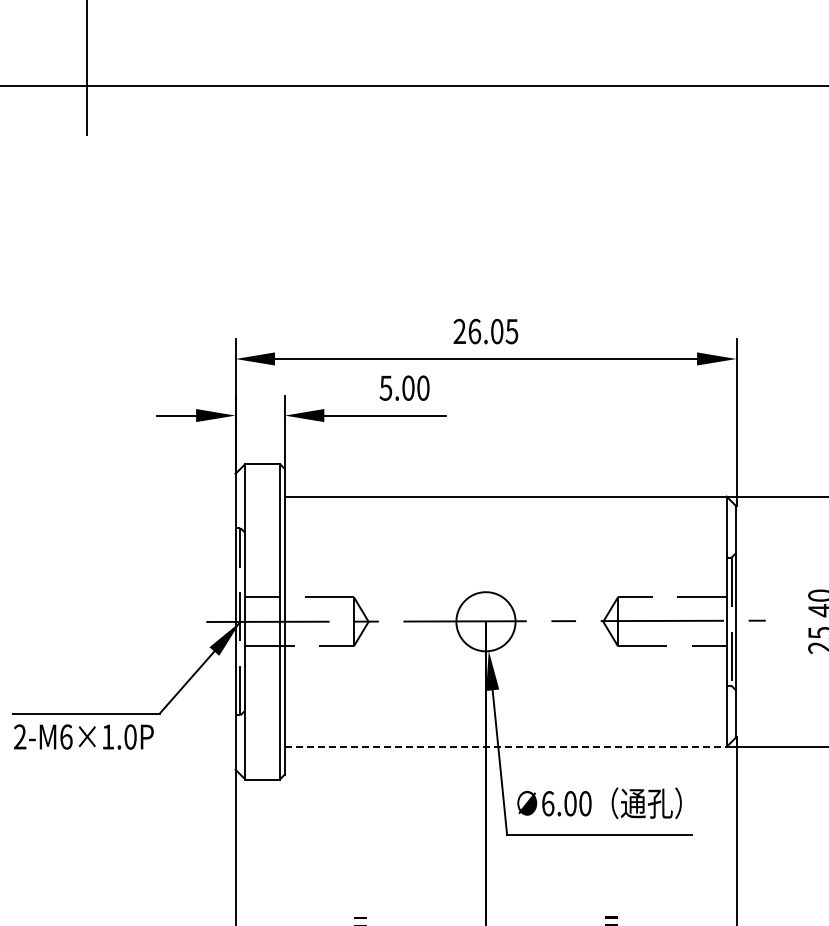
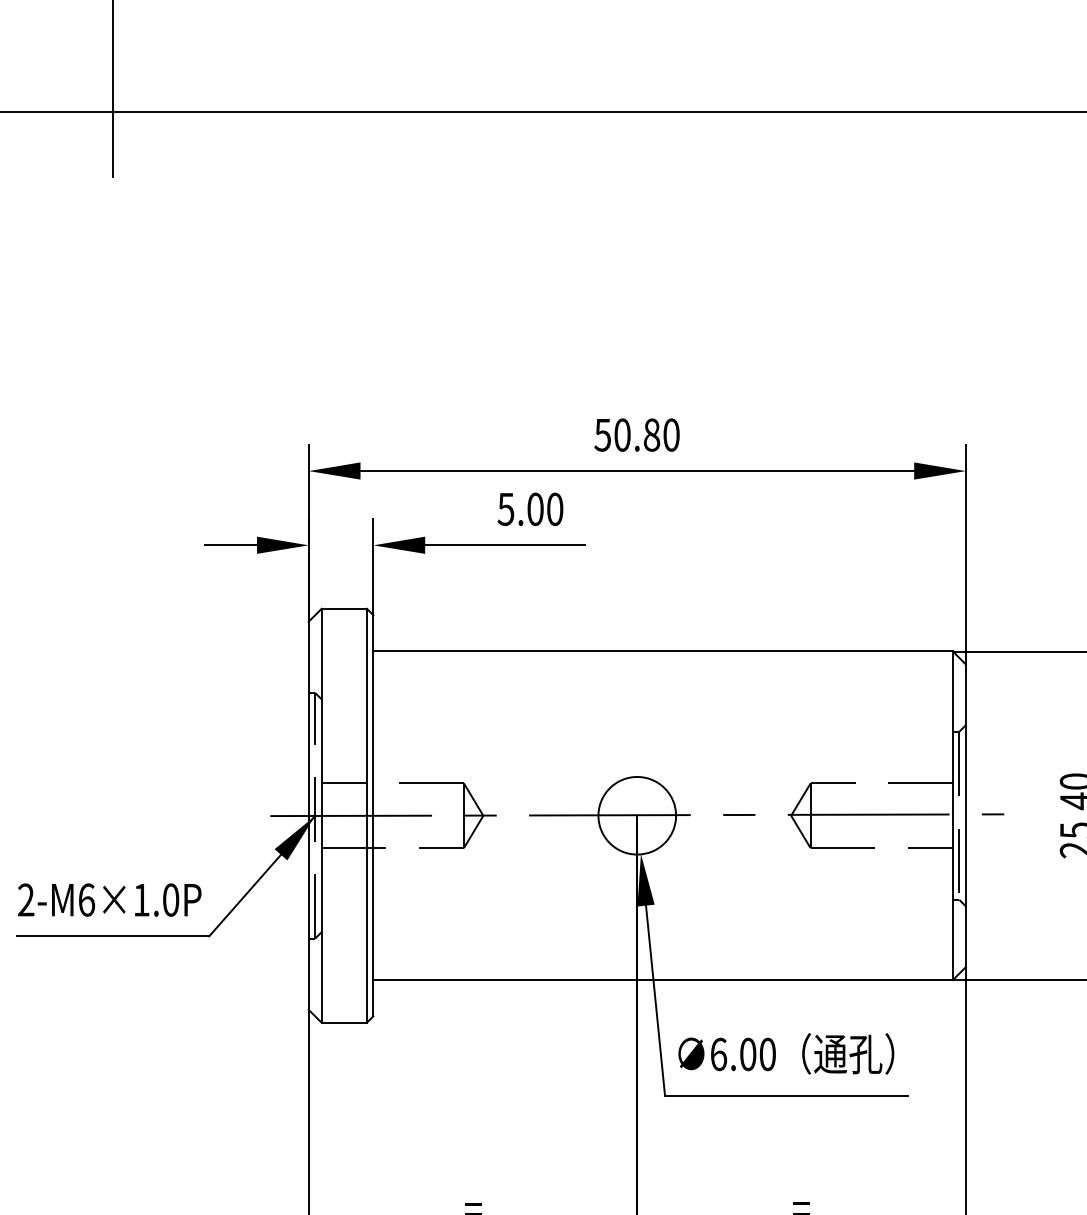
text: (485, 331) -> (636, 434), 26.05 -> 50.80
text: (83, 736) -> (109, 899), moved
line: (505, 747) -> (662, 980), dashed -> solid

